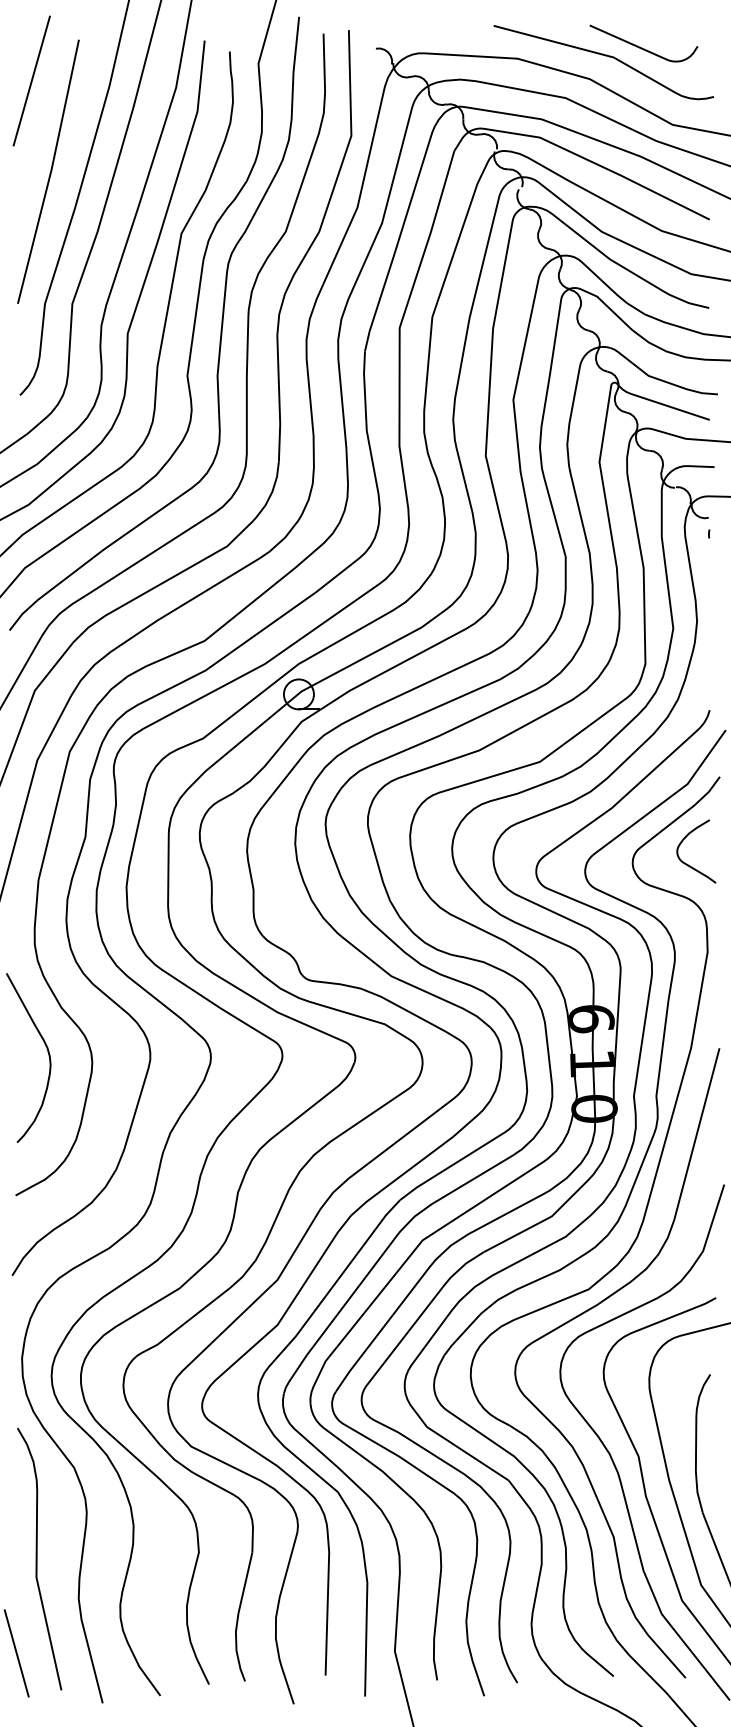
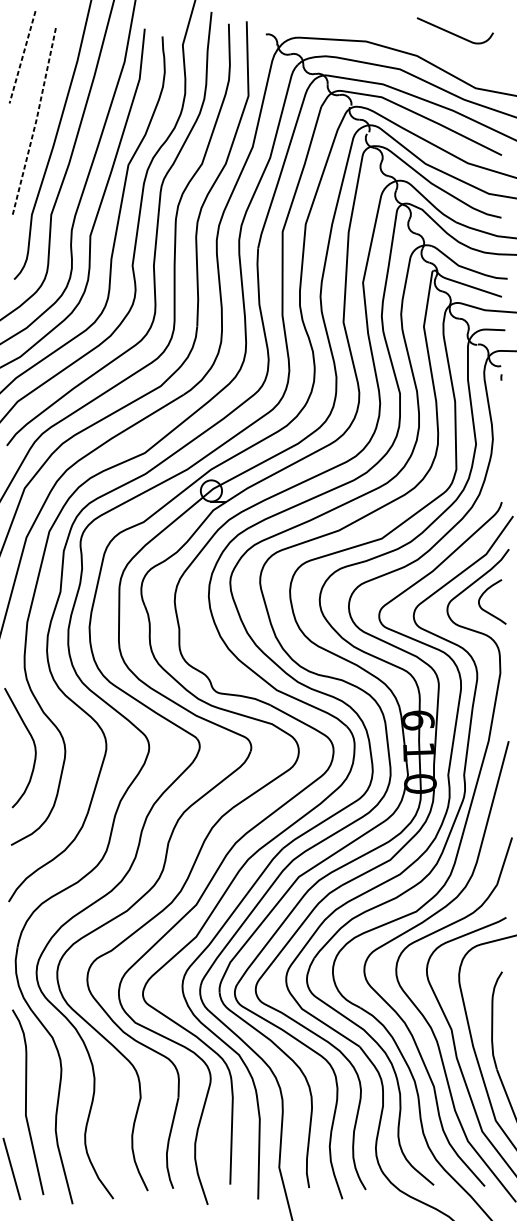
curve: (605, 56) -> (428, 39), removed
line: (31, 81) -> (22, 57), solid -> dashed
line: (50, 172) -> (35, 121), solid -> dashed

